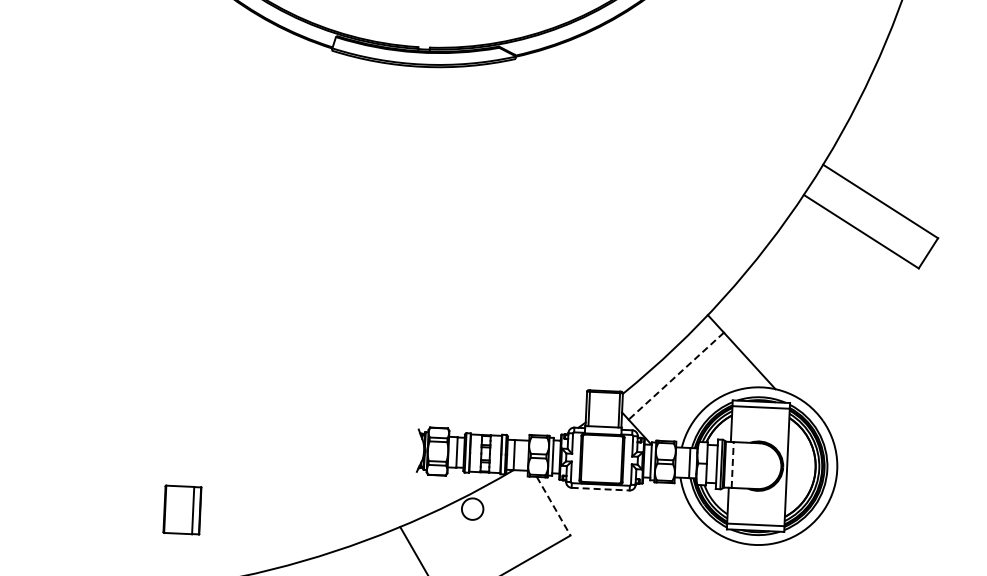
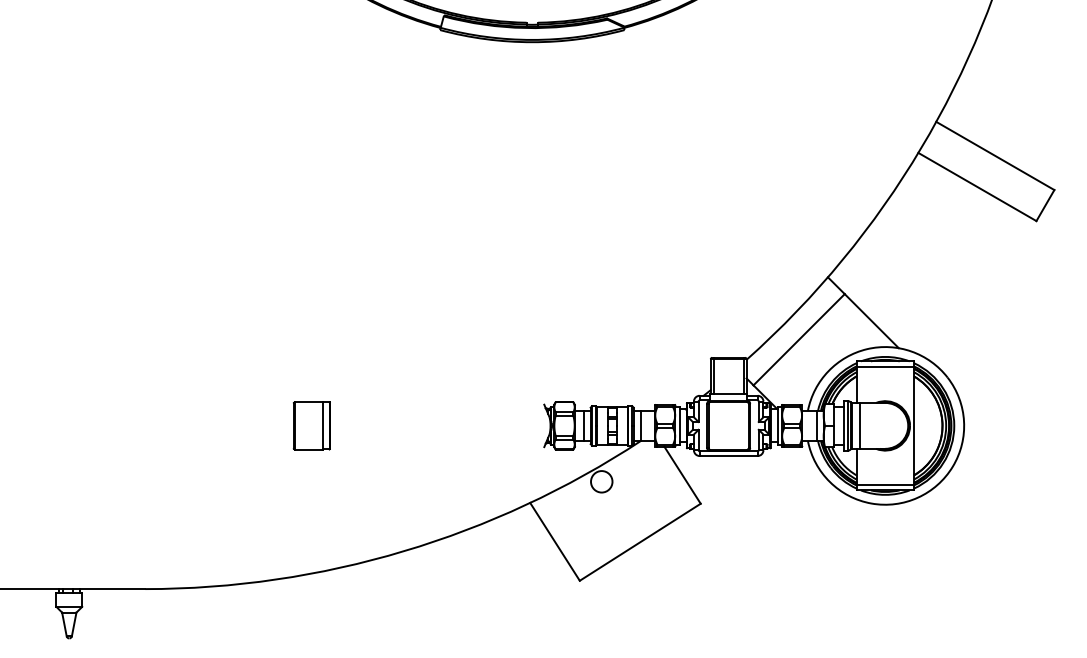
line: (676, 375) -> (799, 339), dashed -> solid
line: (732, 464) -> (859, 425), dashed -> solid
line: (601, 489) -> (729, 456), dashed -> solid
line: (553, 506) -> (682, 475), dashed -> solid
part: (182, 509) -> (311, 425), moved

